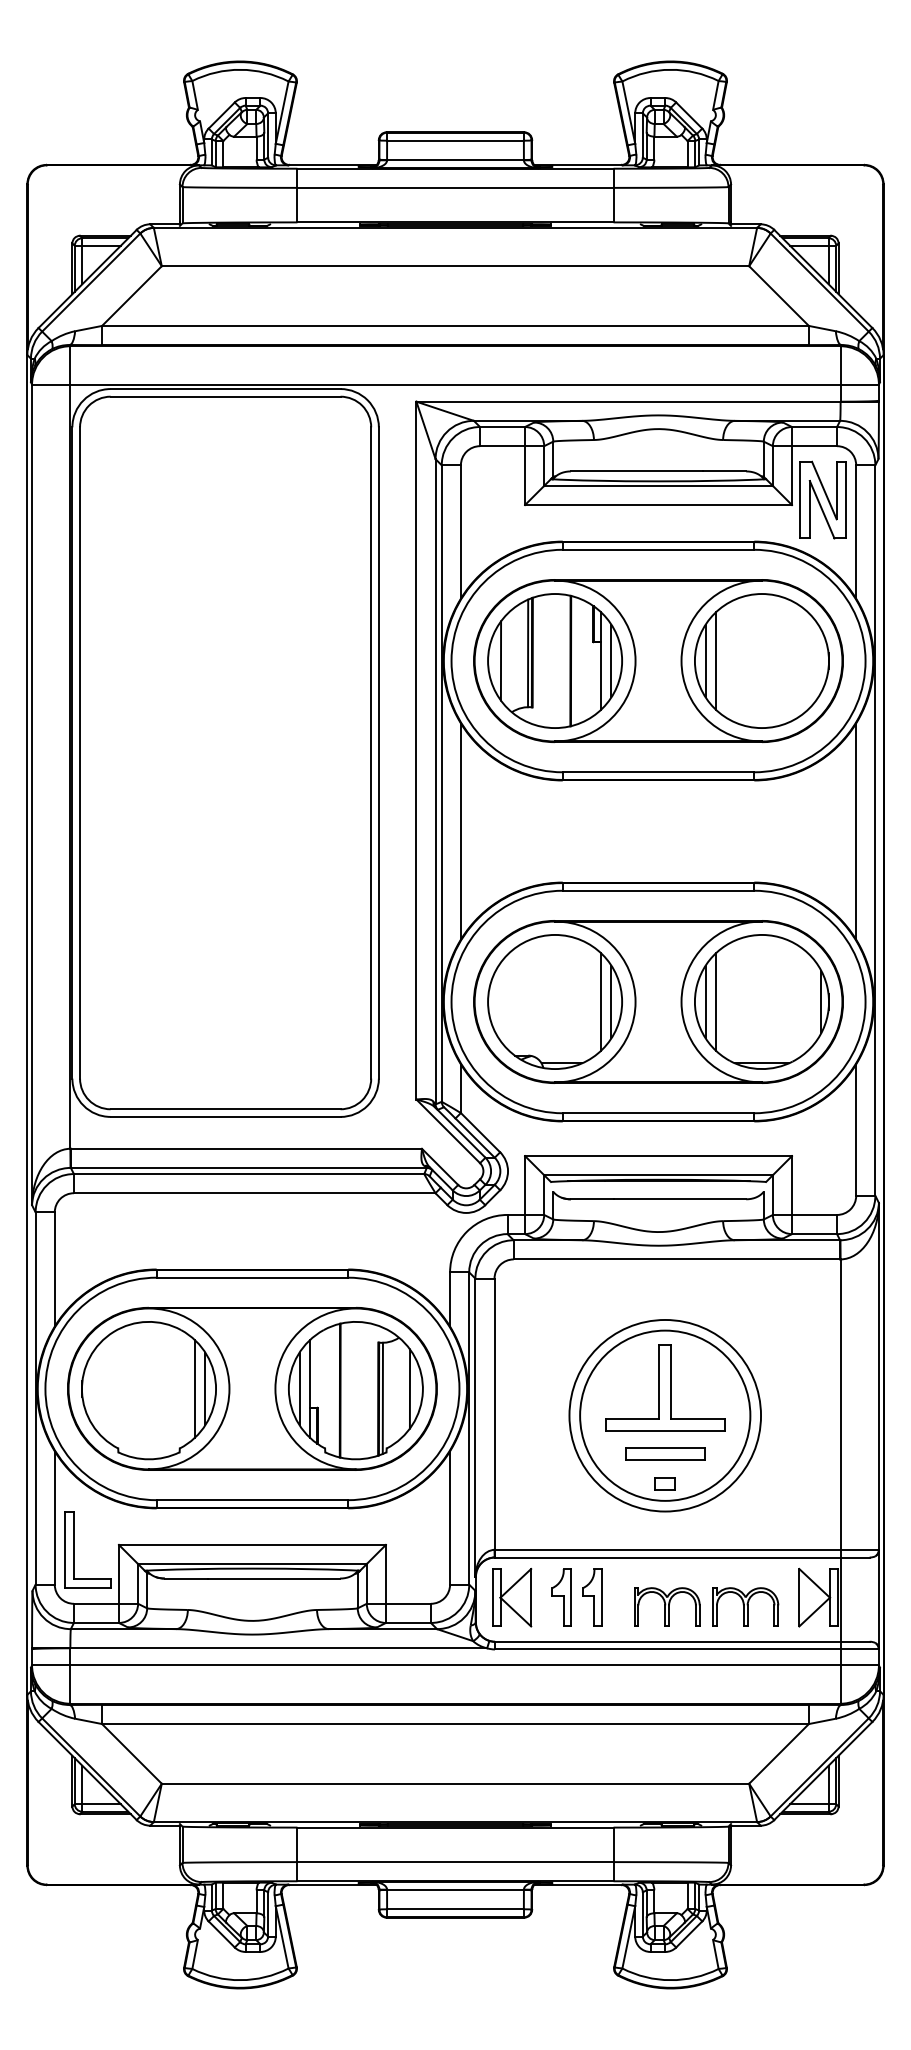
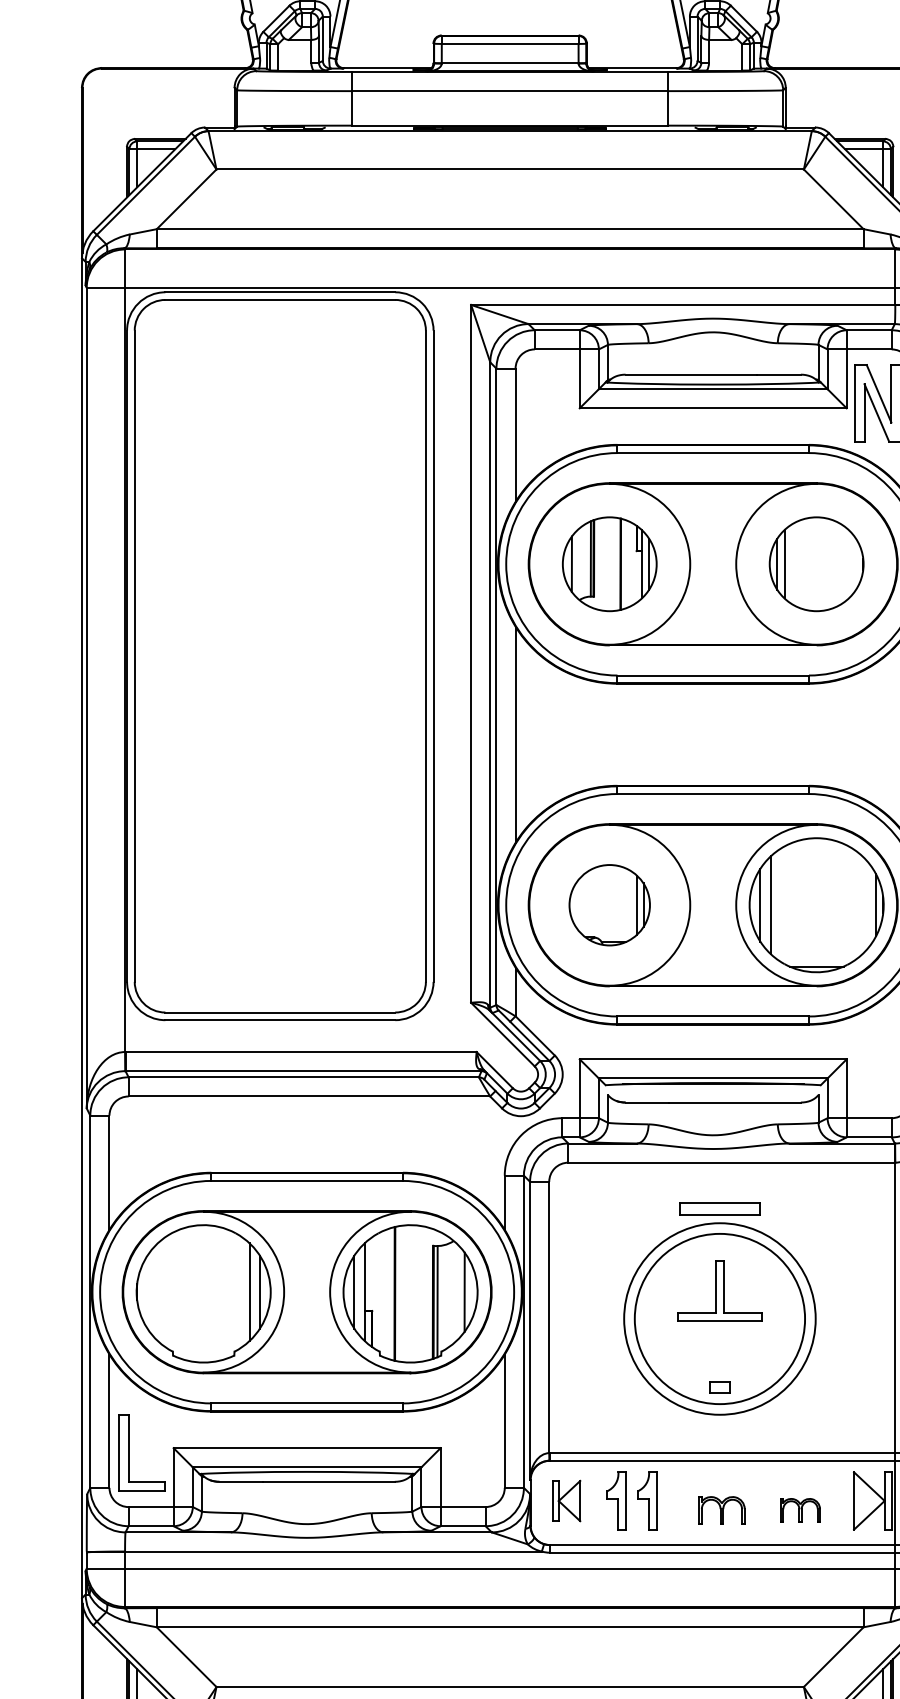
part: (554, 660) -> (609, 563), size x0.7
part: (761, 660) -> (816, 563), size x0.7
part: (554, 1001) -> (609, 904), size x0.6
part: (665, 1387) -> (720, 1290), size x0.7
part: (665, 1453) -> (720, 1207), moved
part: (512, 1597) -> (567, 1500), size x0.7
part: (667, 1606) -> (722, 1509), size x0.7
part: (745, 1606) -> (800, 1509), size x0.6

